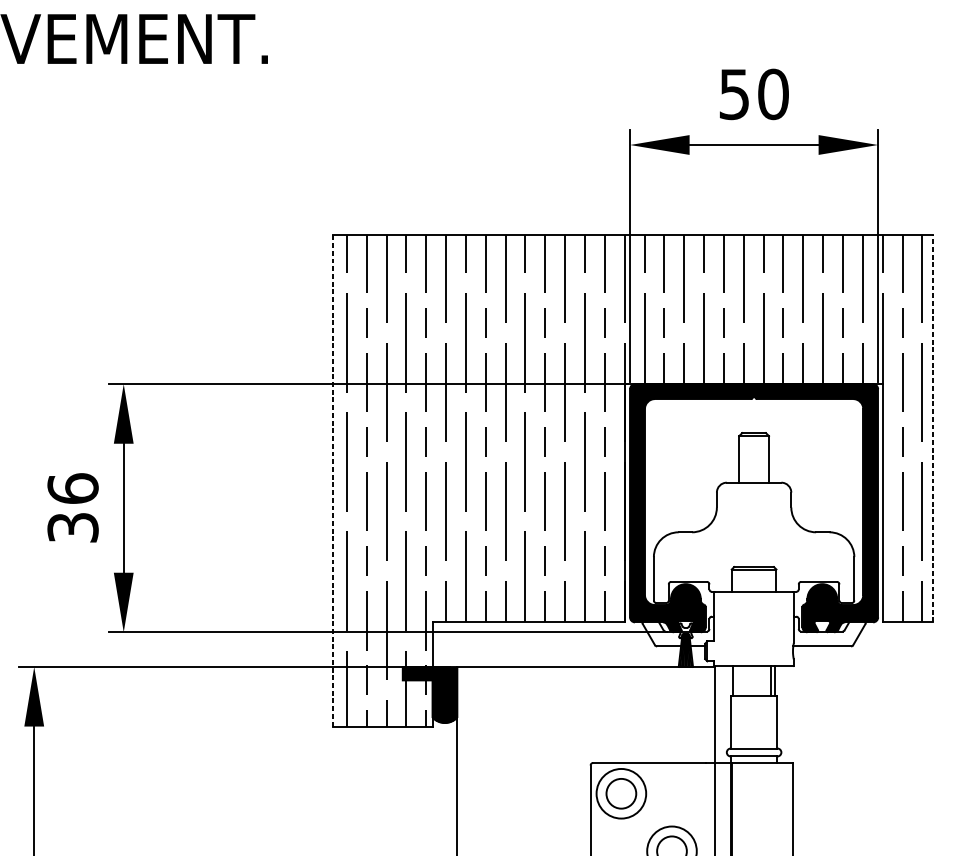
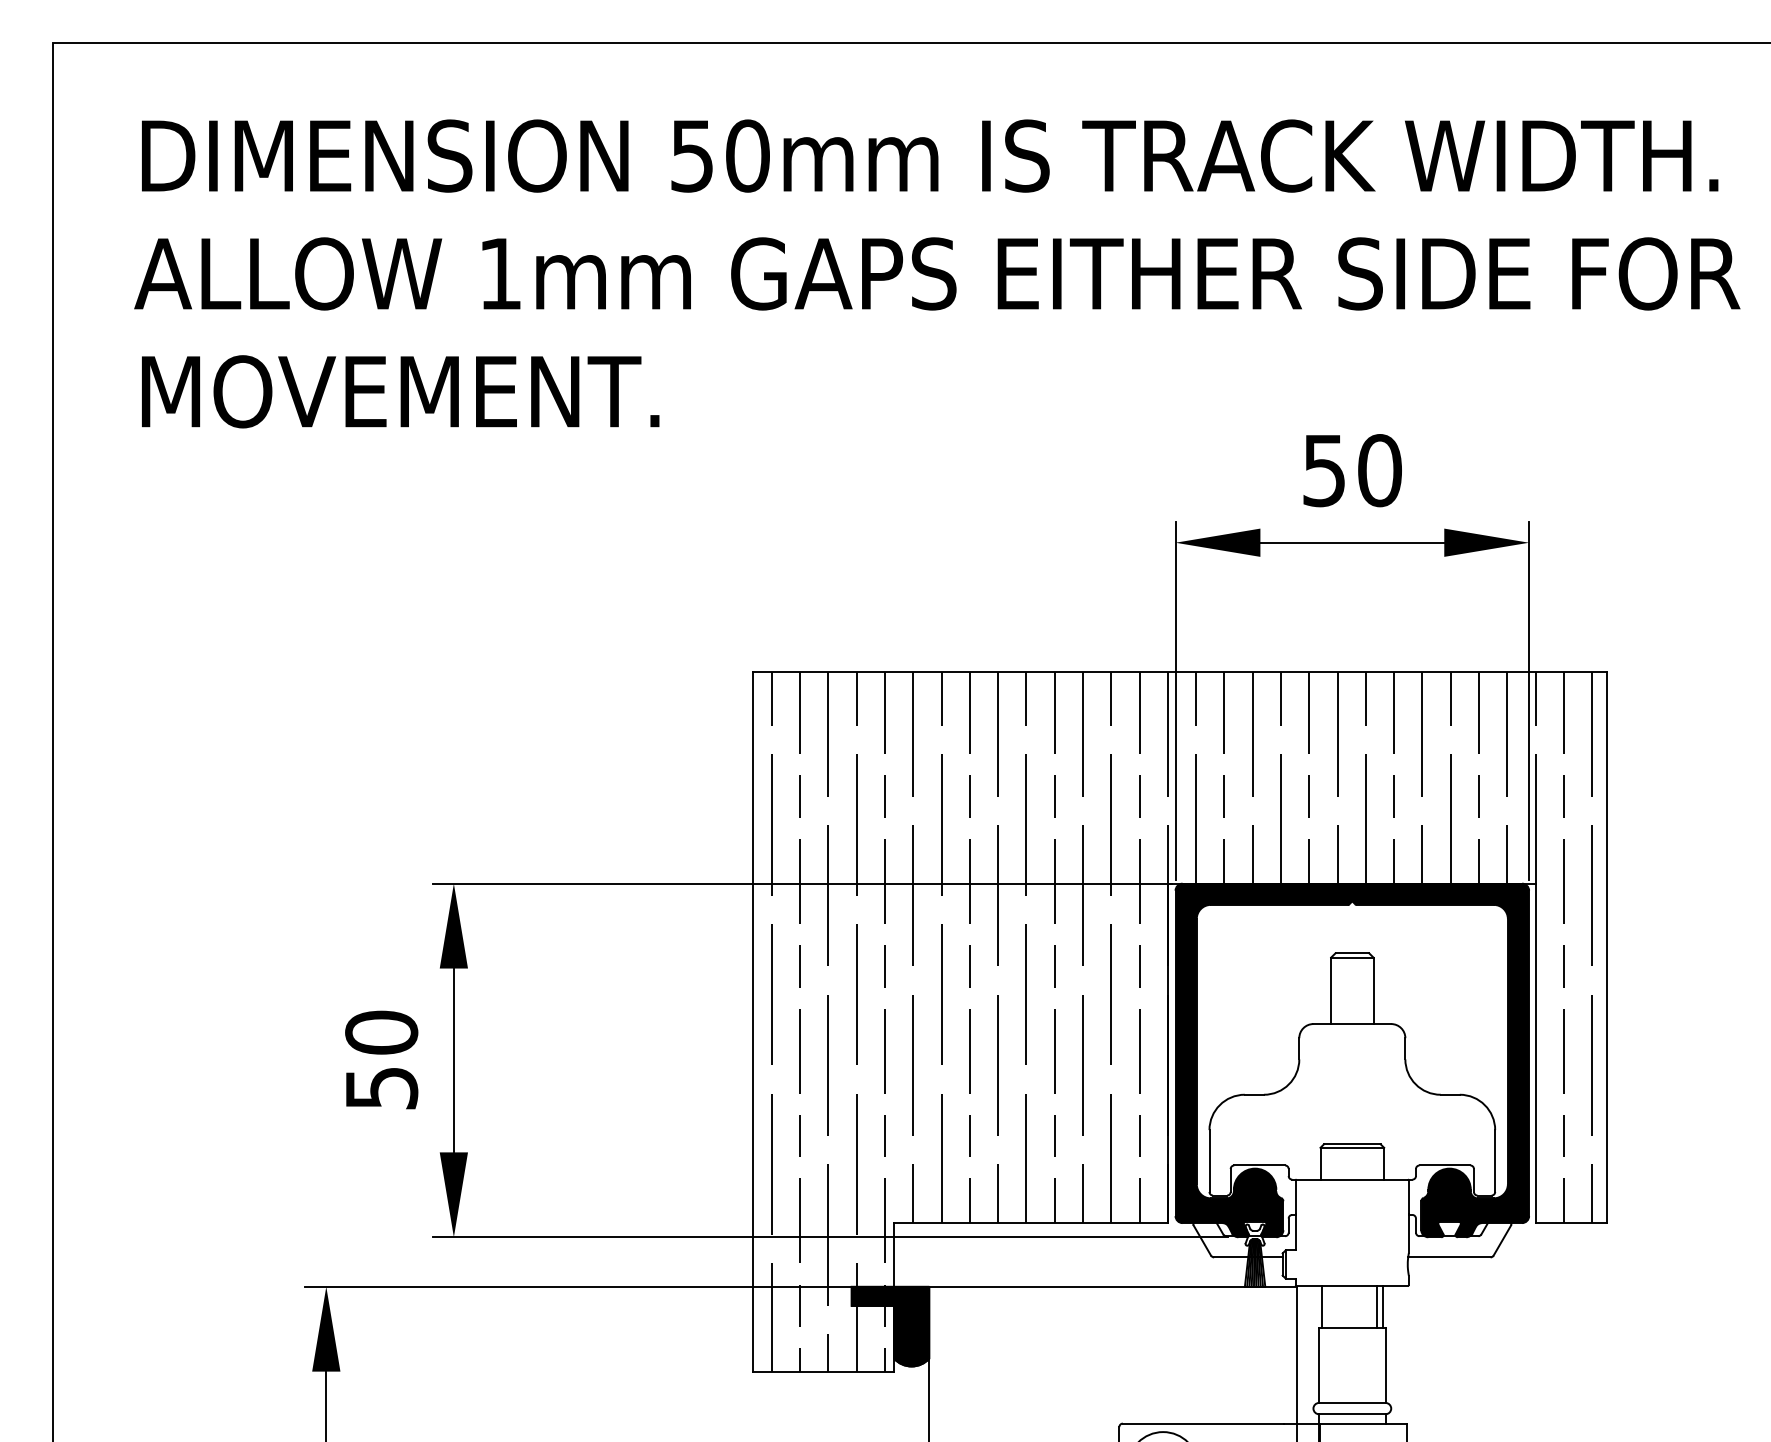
line: (932, 428) -> (1606, 947), dashed -> solid
line: (333, 480) -> (752, 1021), dashed -> solid
text: (72, 507) -> (381, 1059), 36 -> 50

